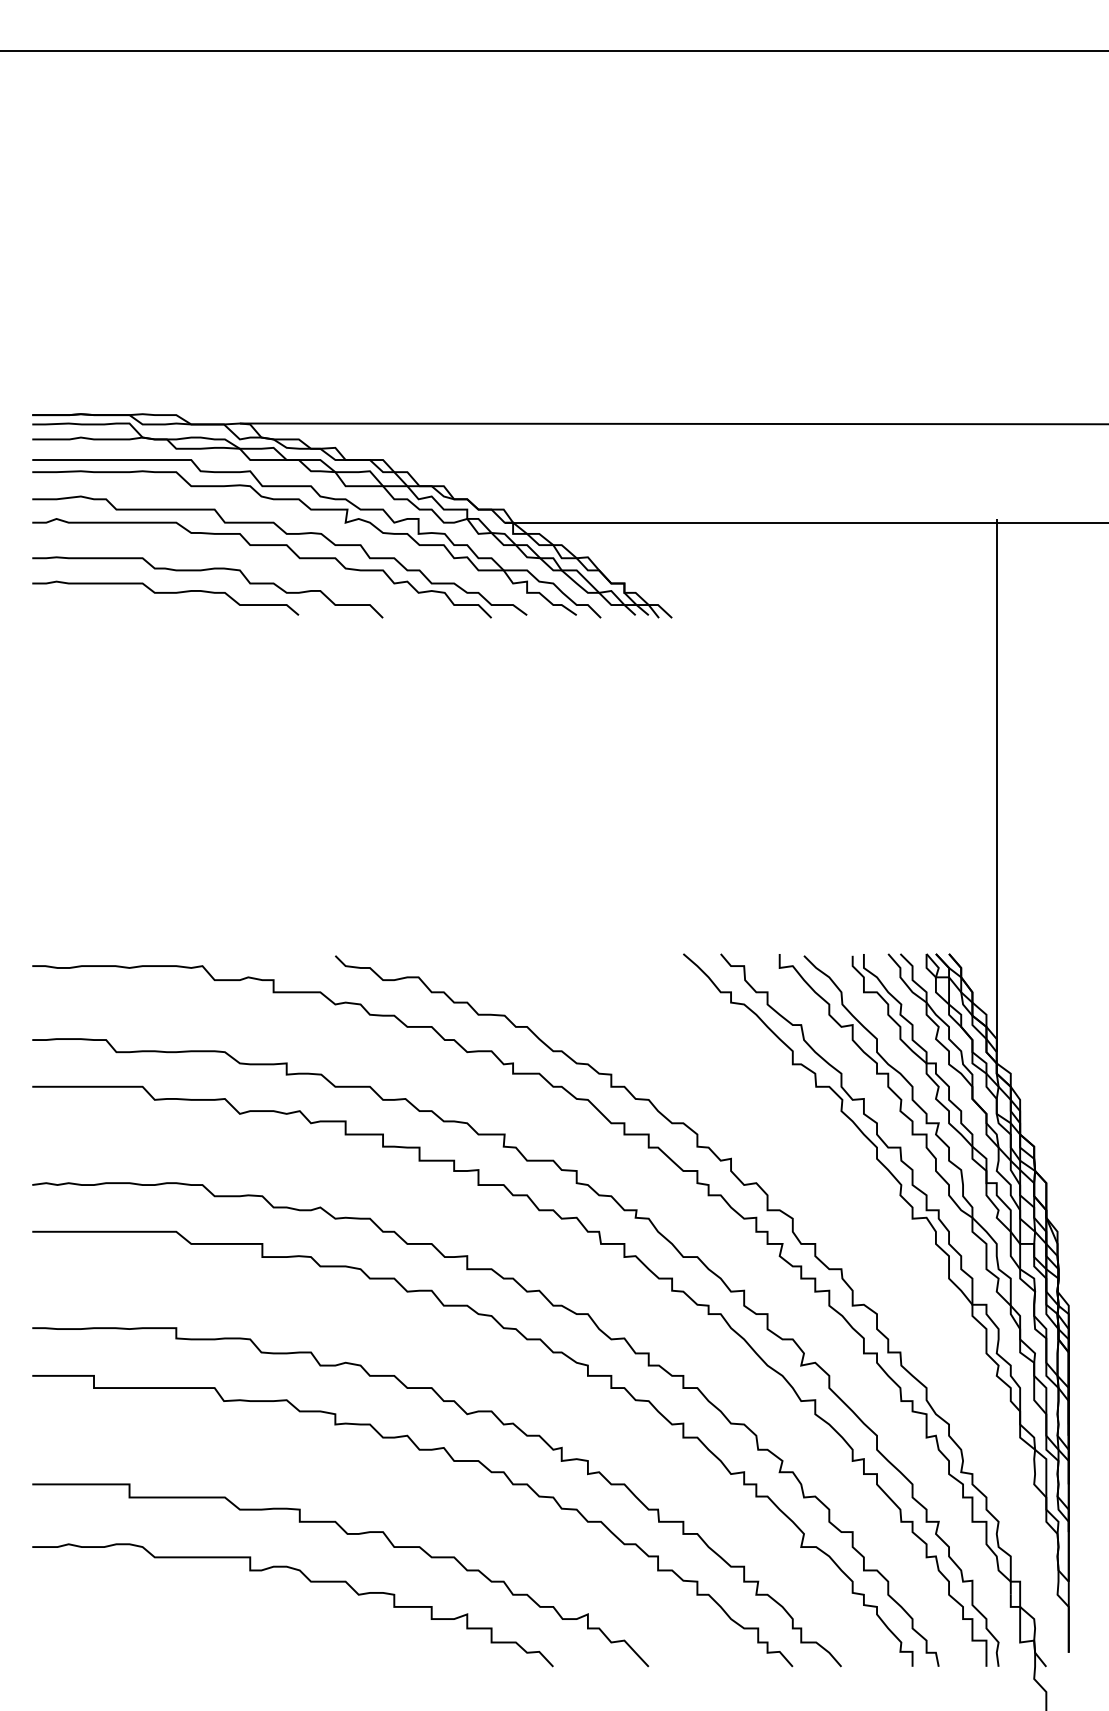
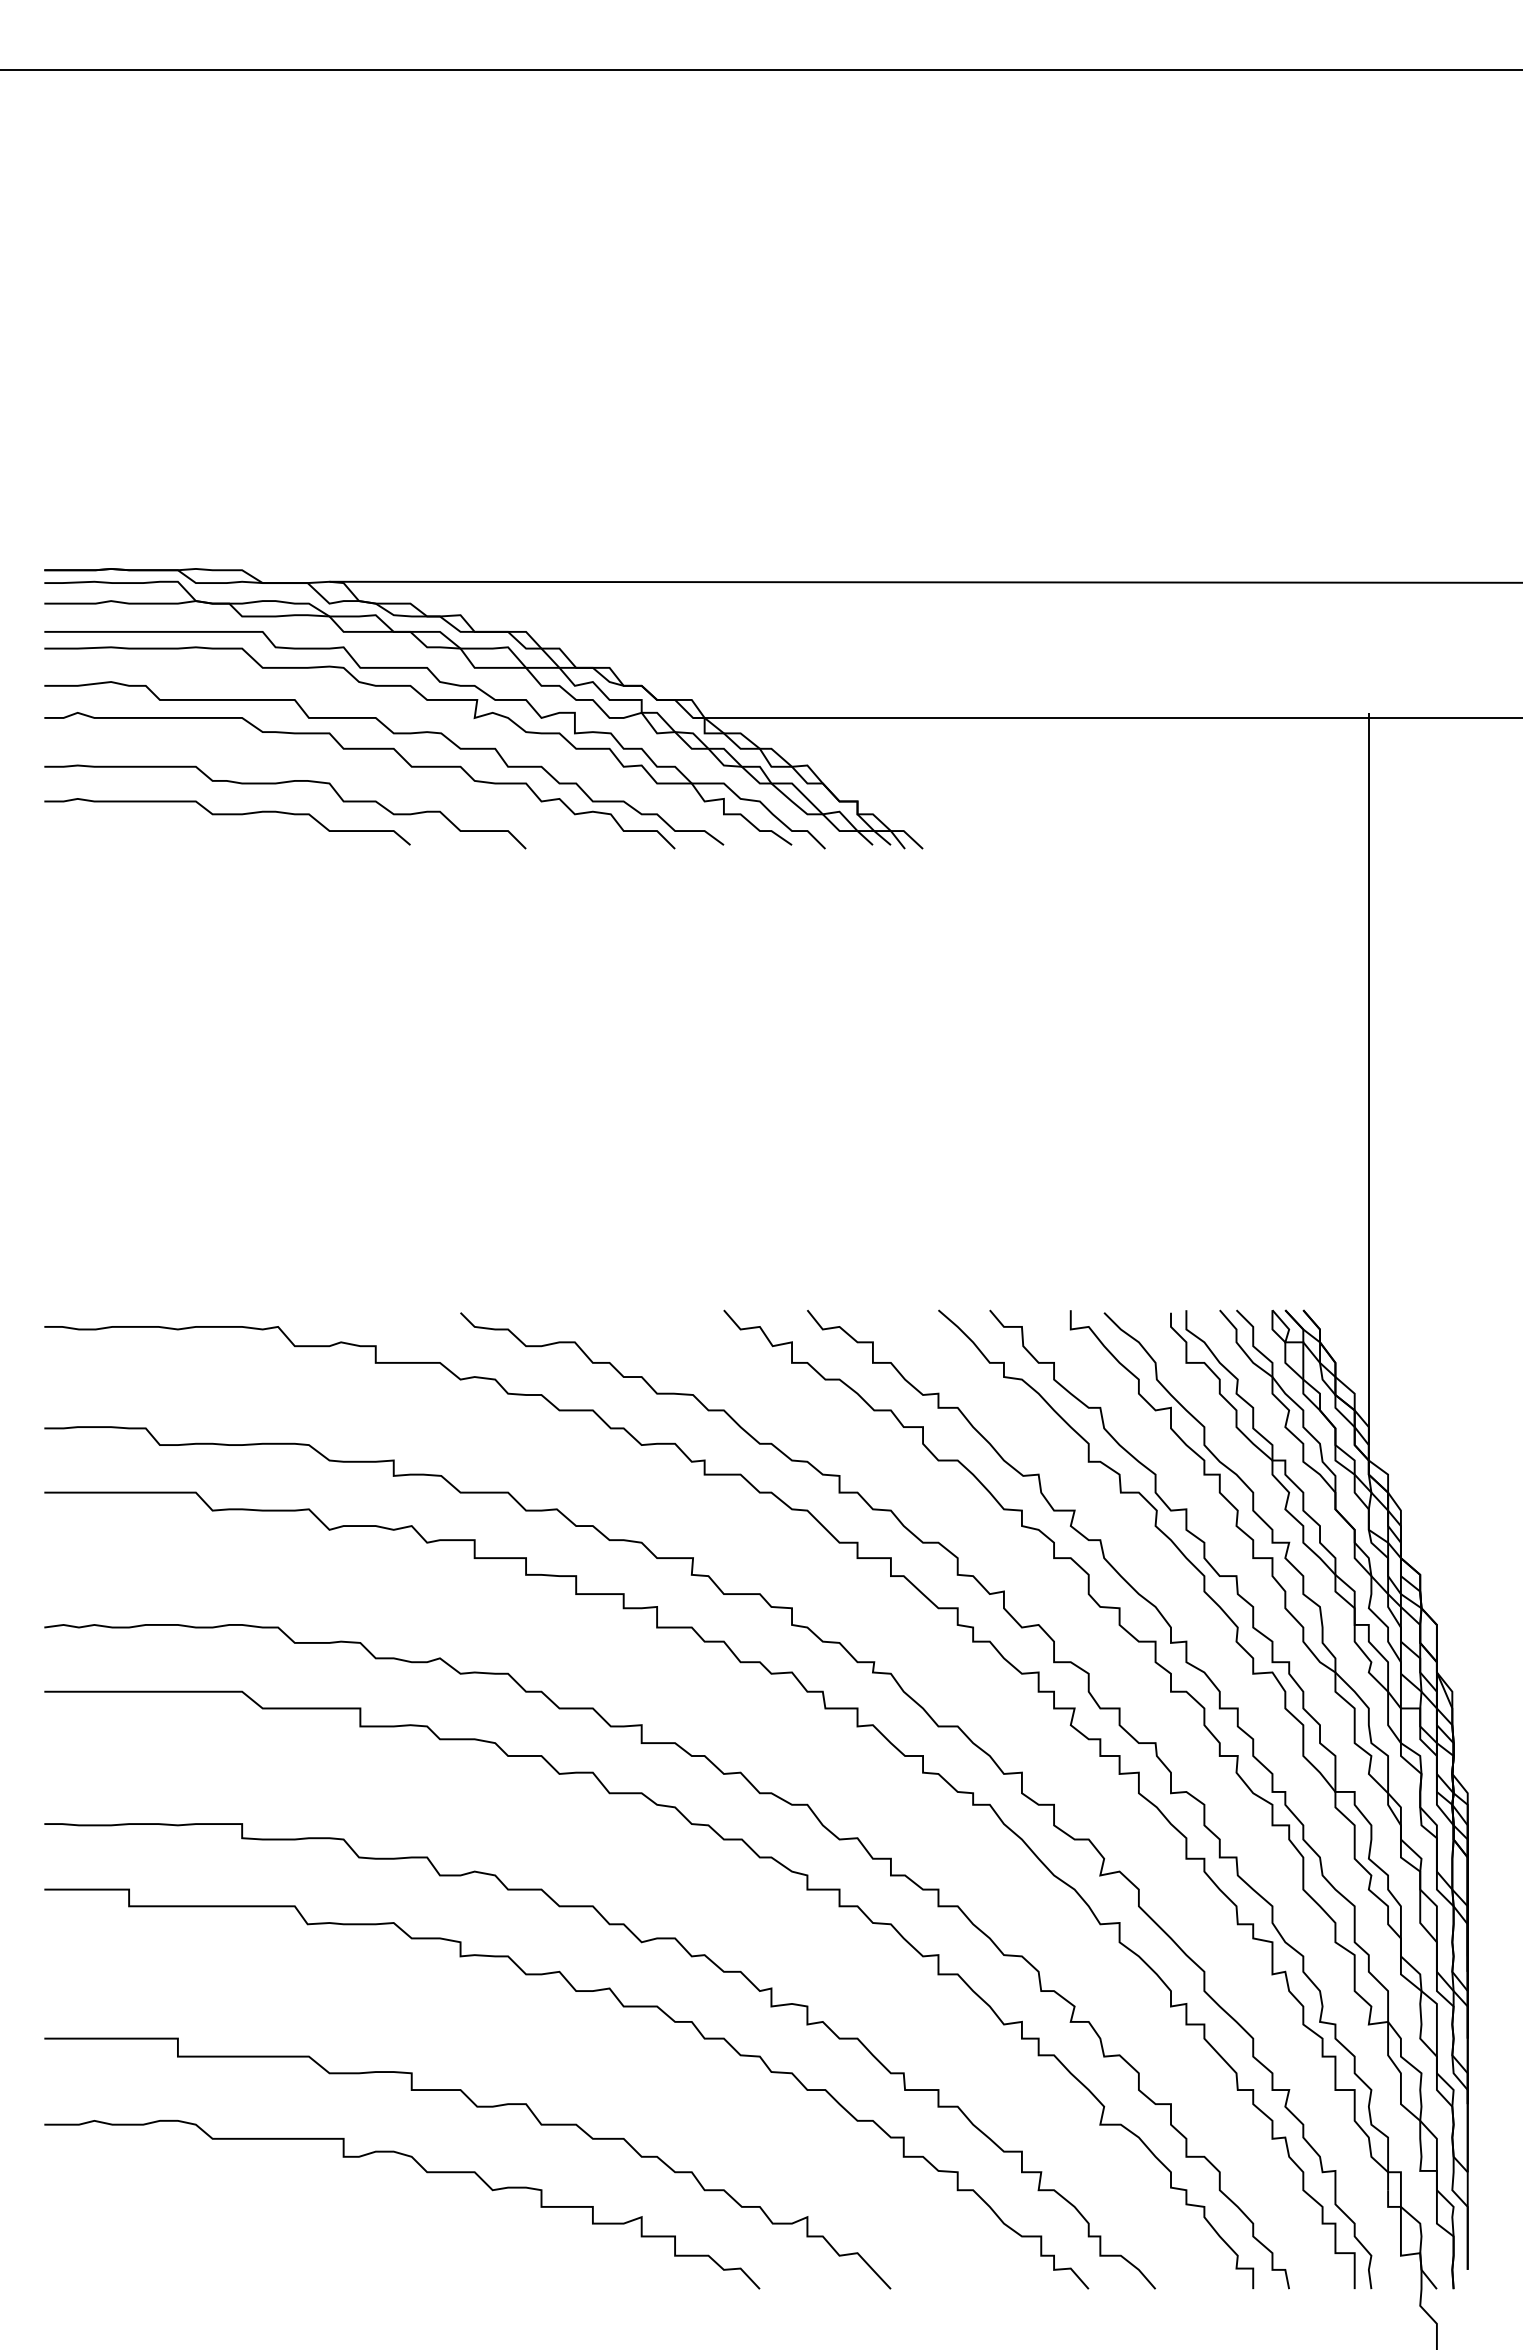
part: (852, 1232) -> (1170, 1692), added

